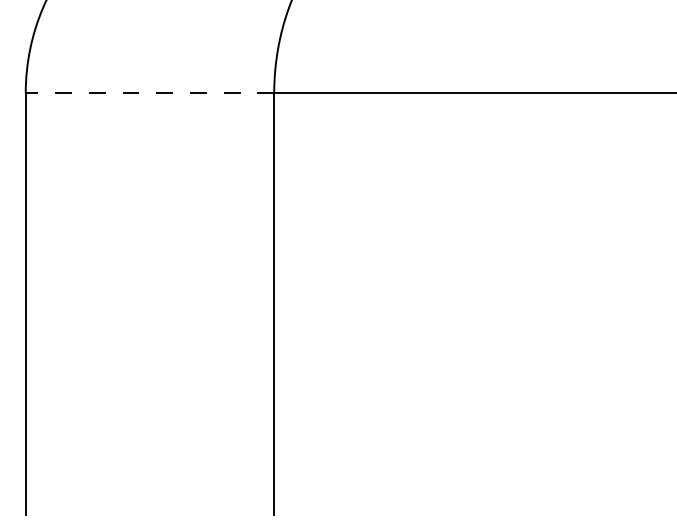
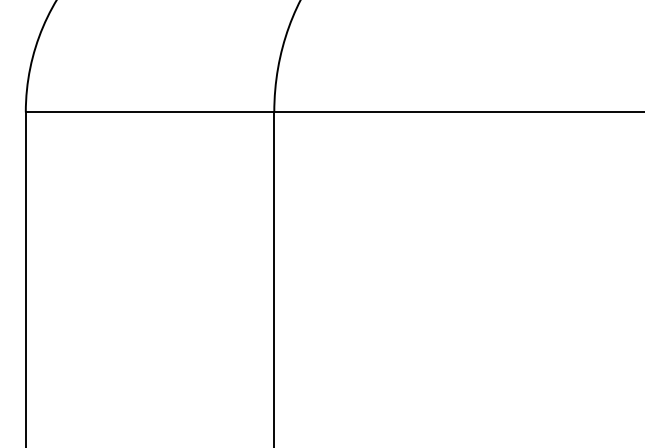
line: (149, 93) -> (149, 112), dashed -> solid

